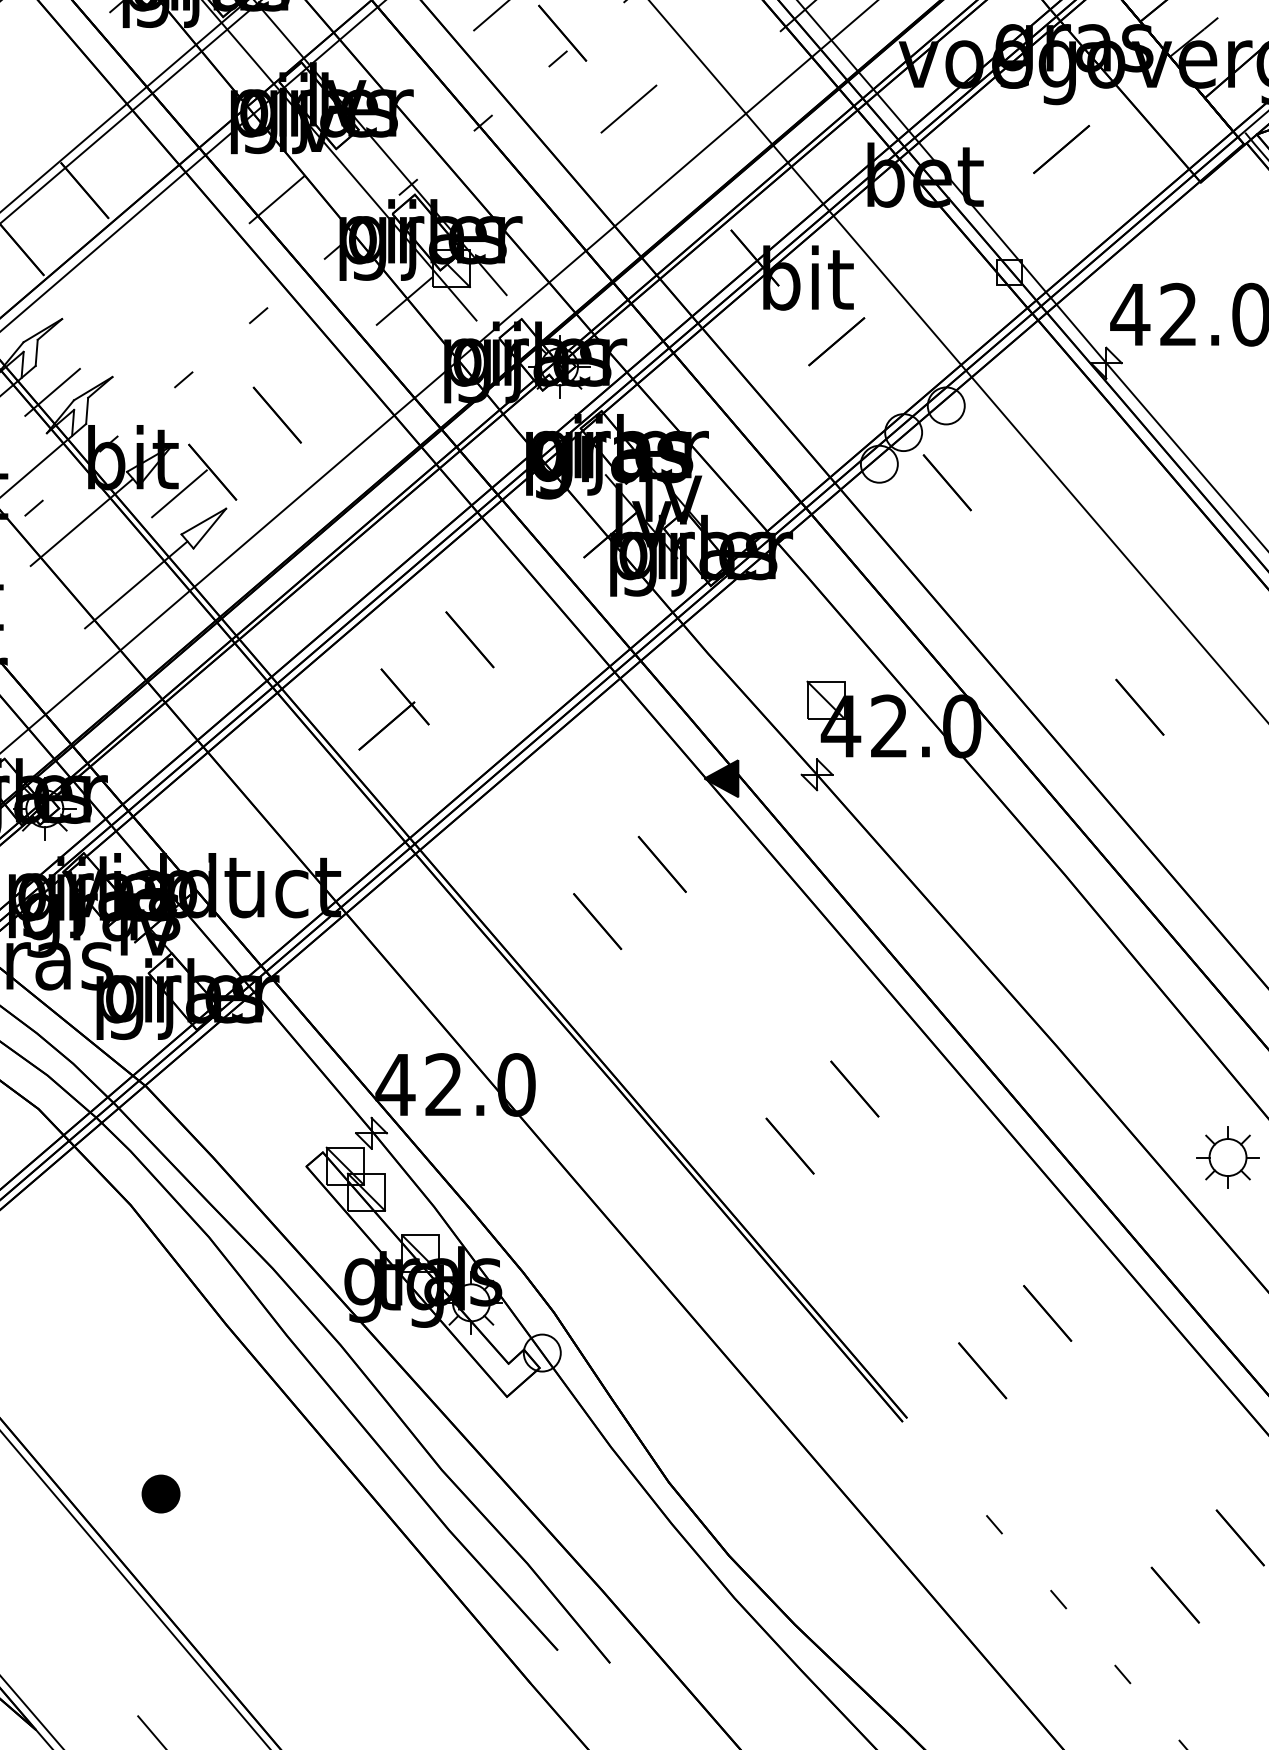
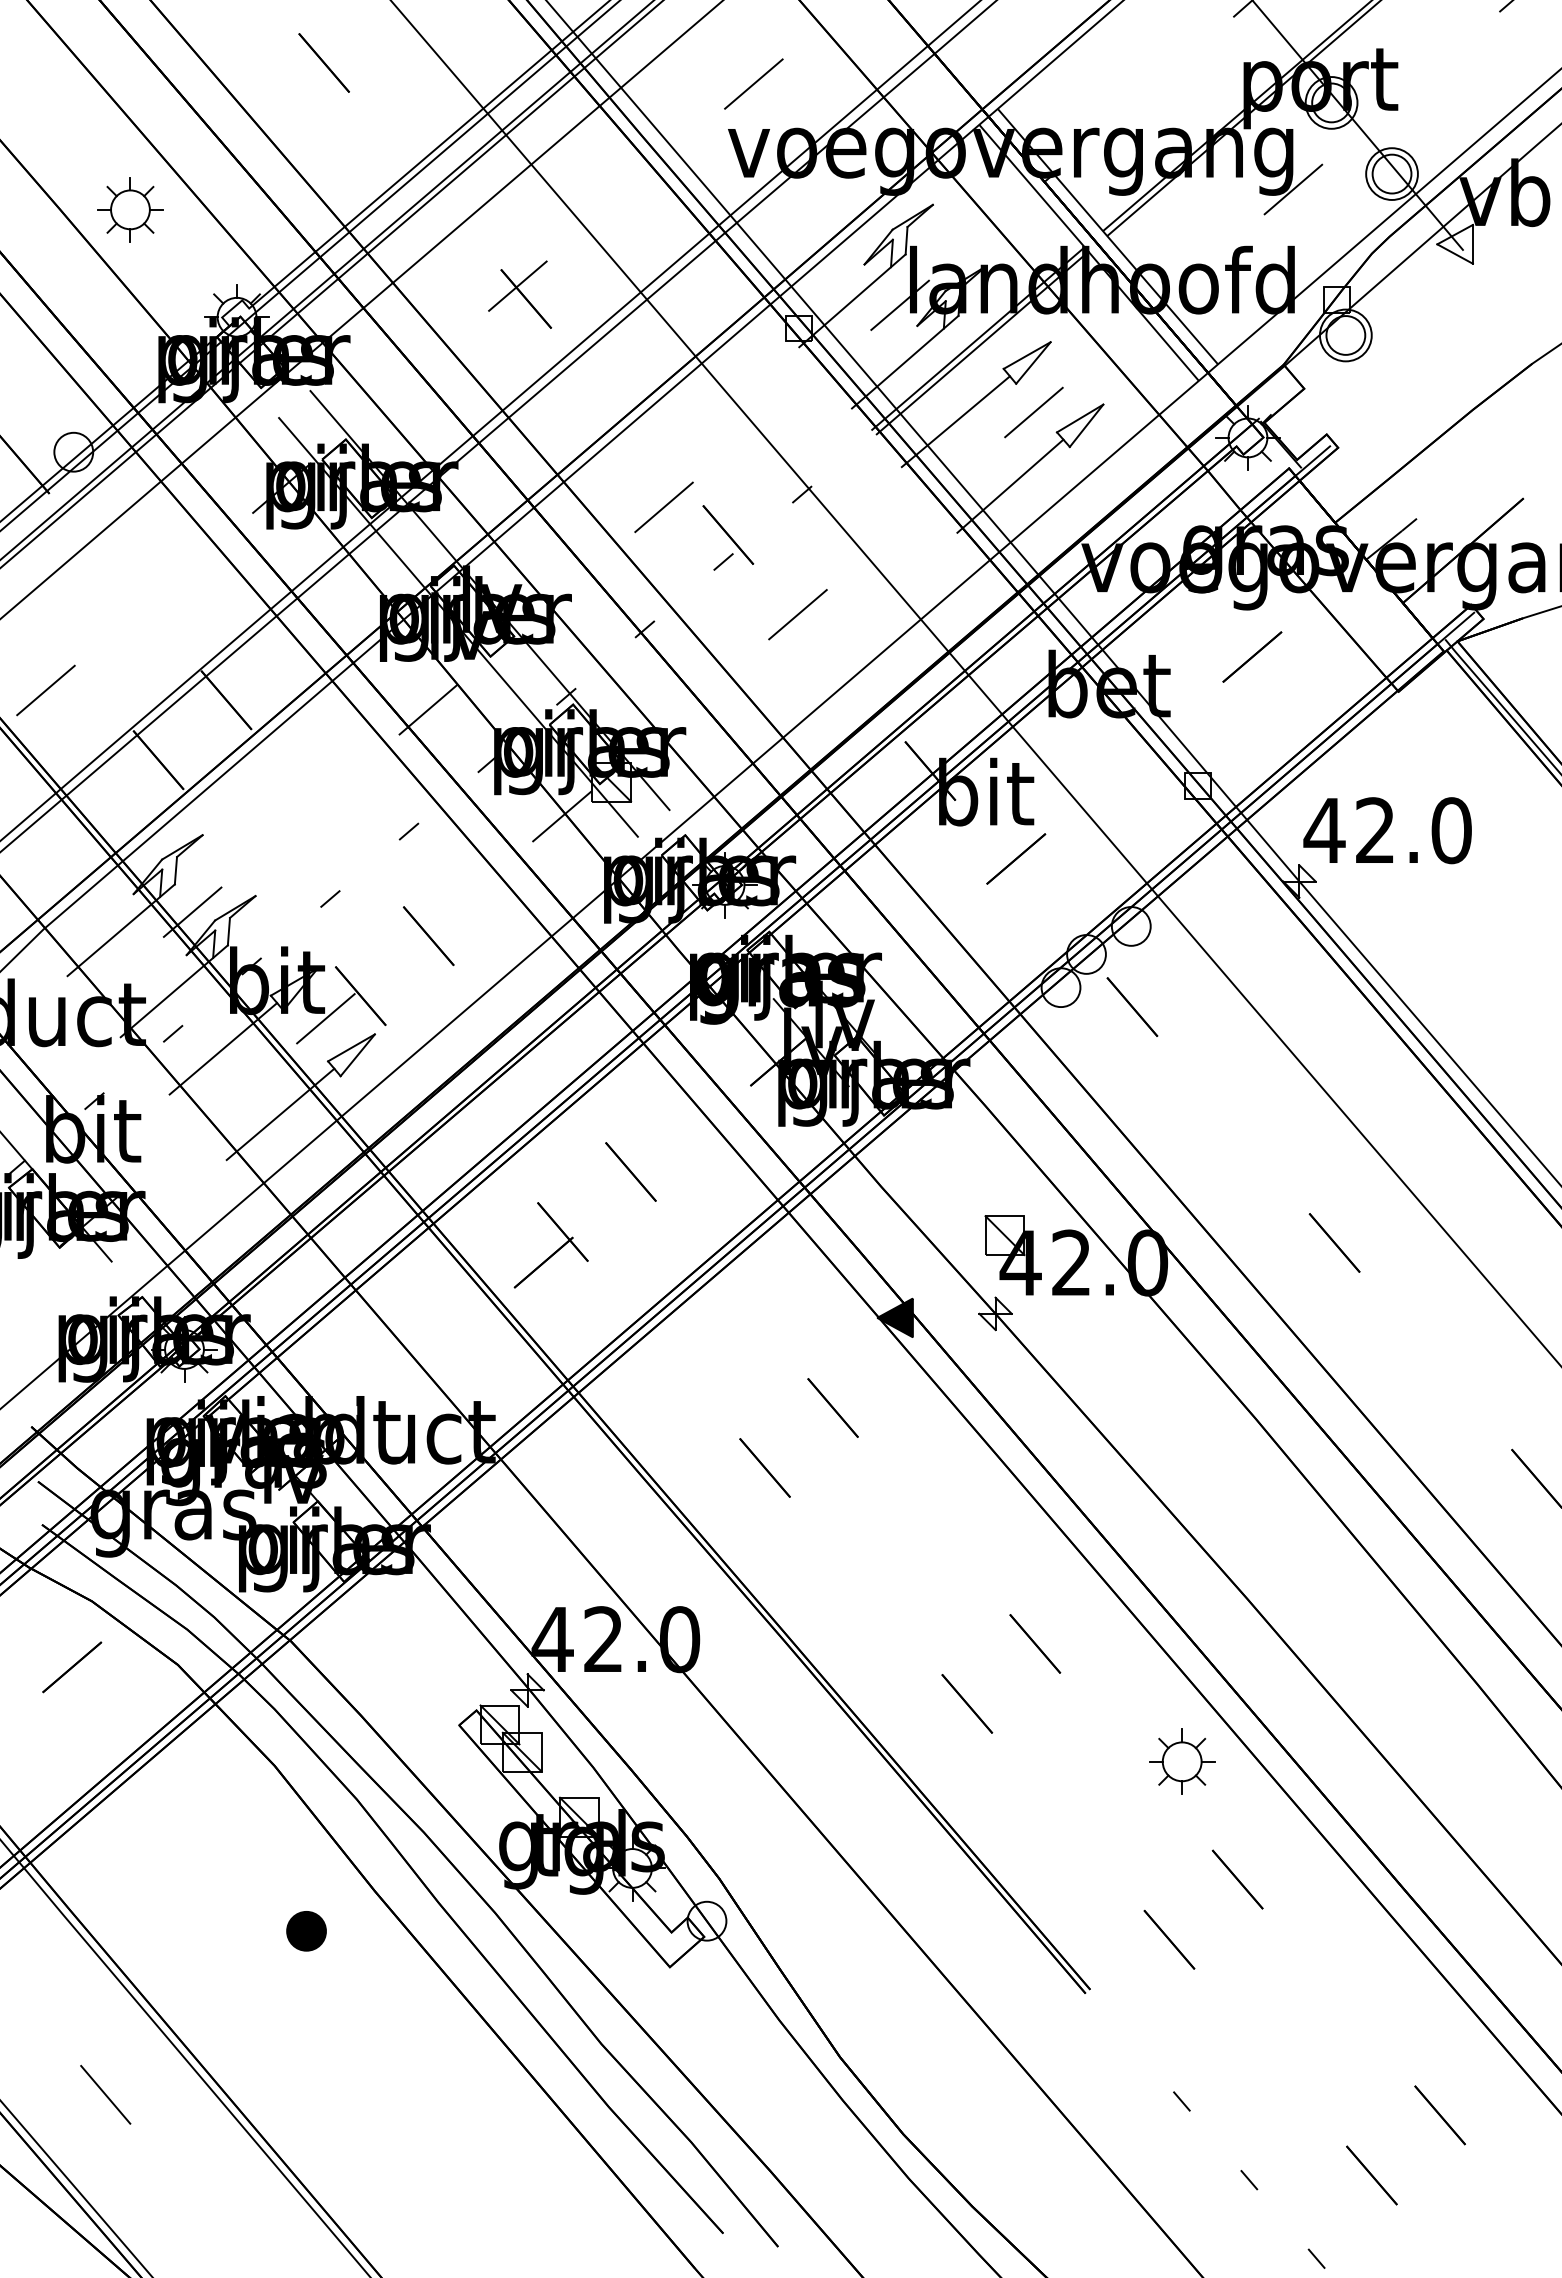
part: (1228, 1157) -> (1182, 1761), moved
part: (161, 1494) -> (306, 1931), moved

